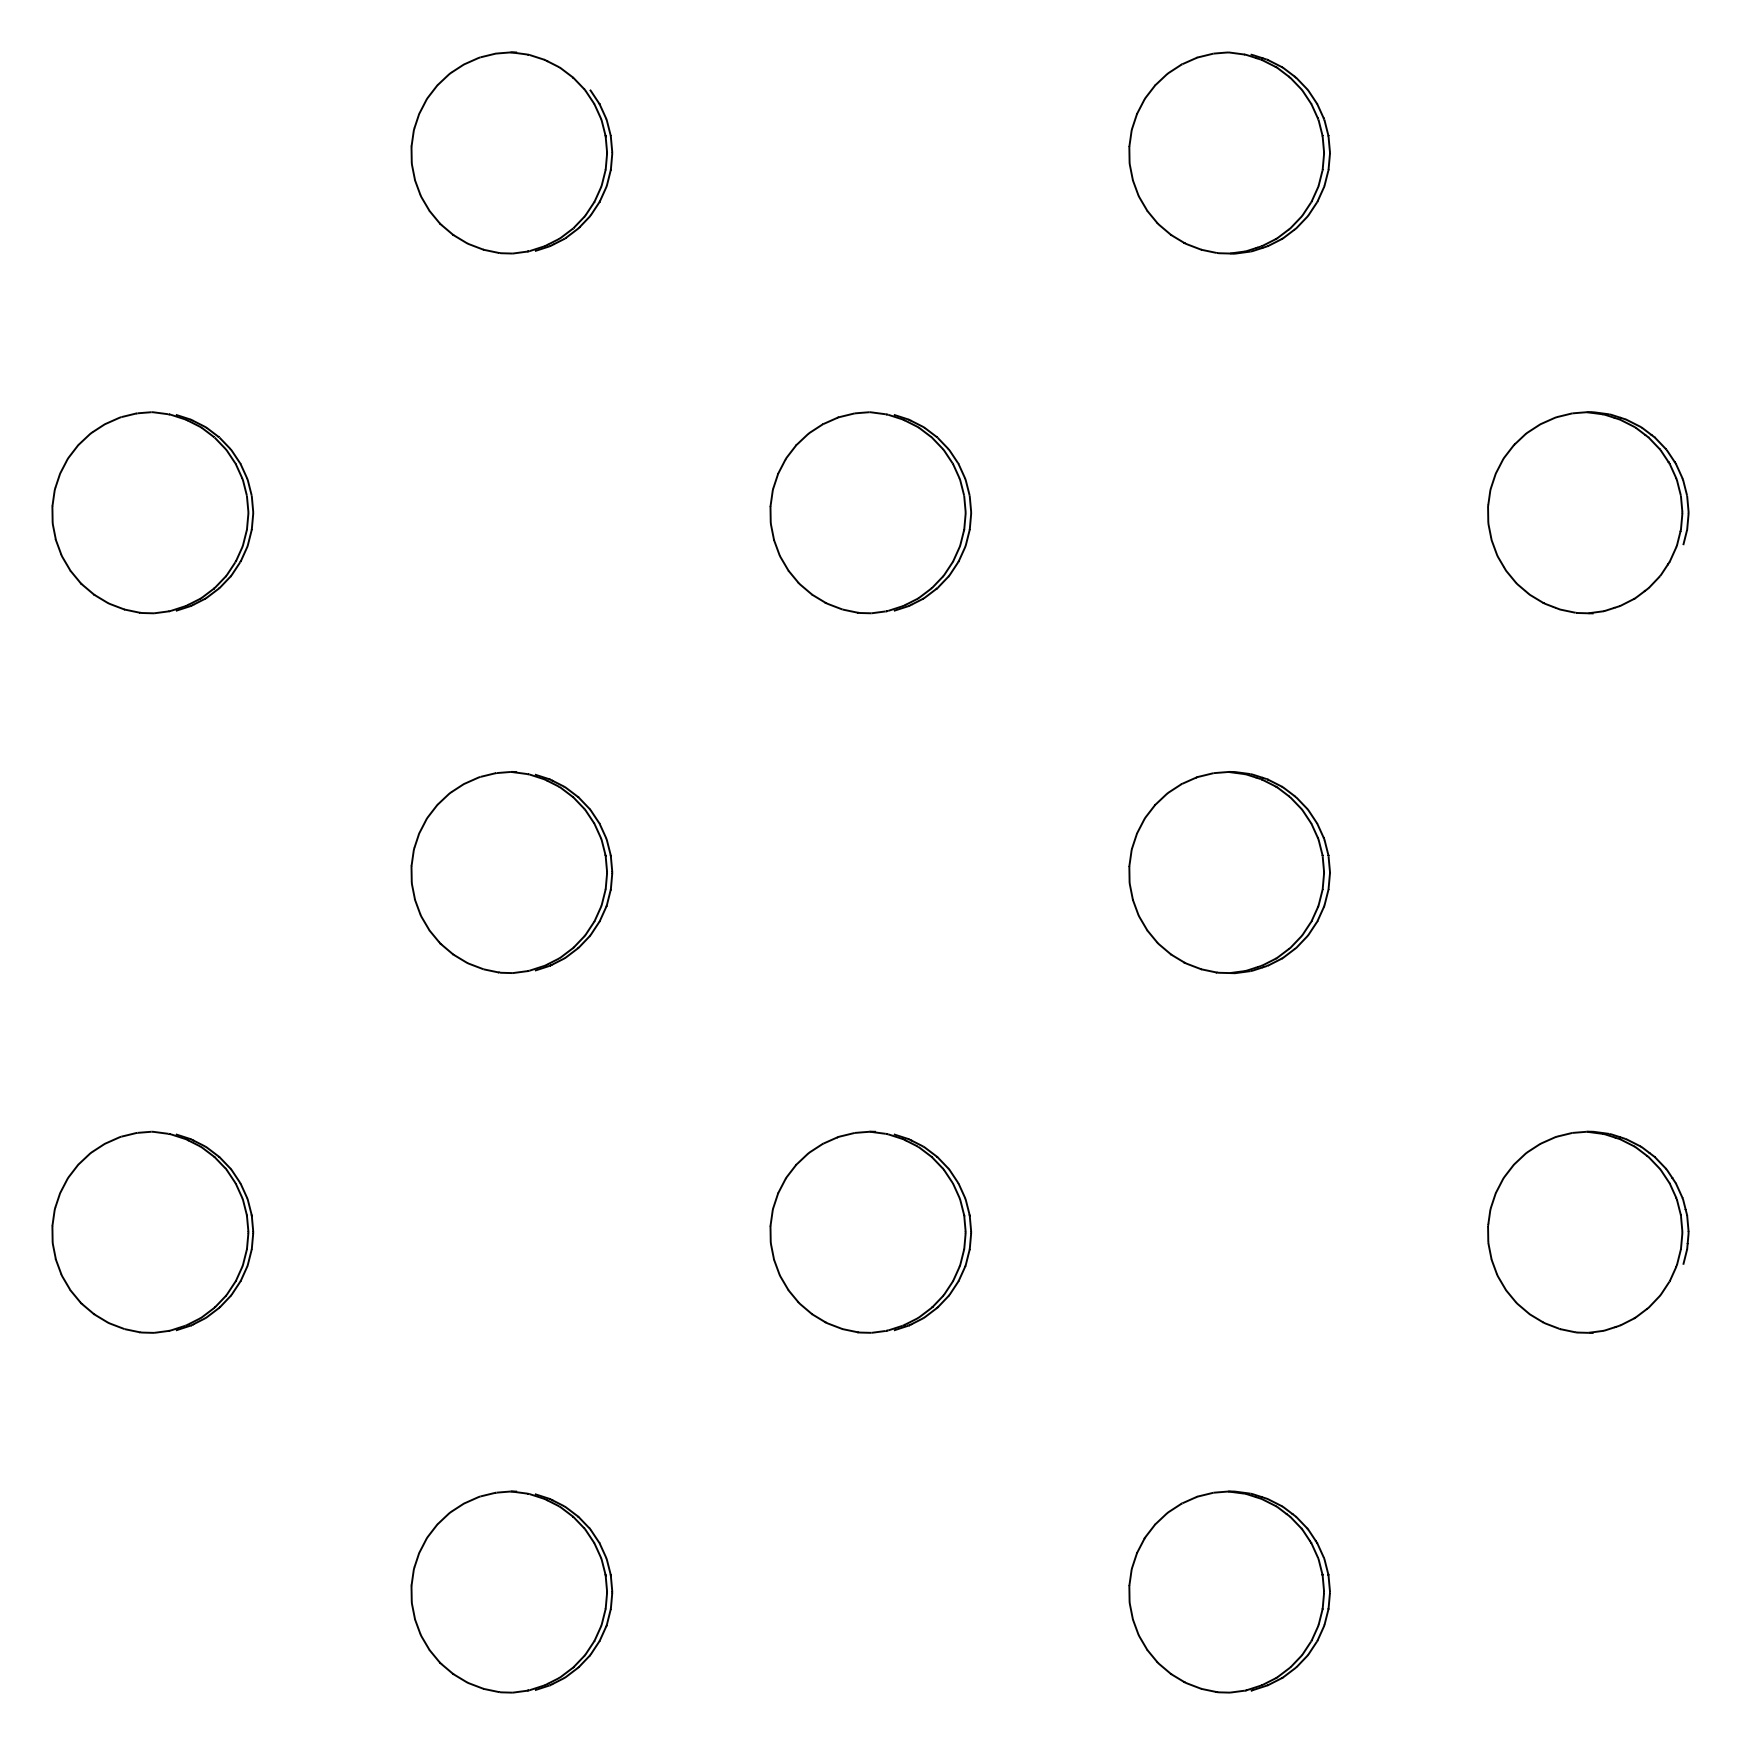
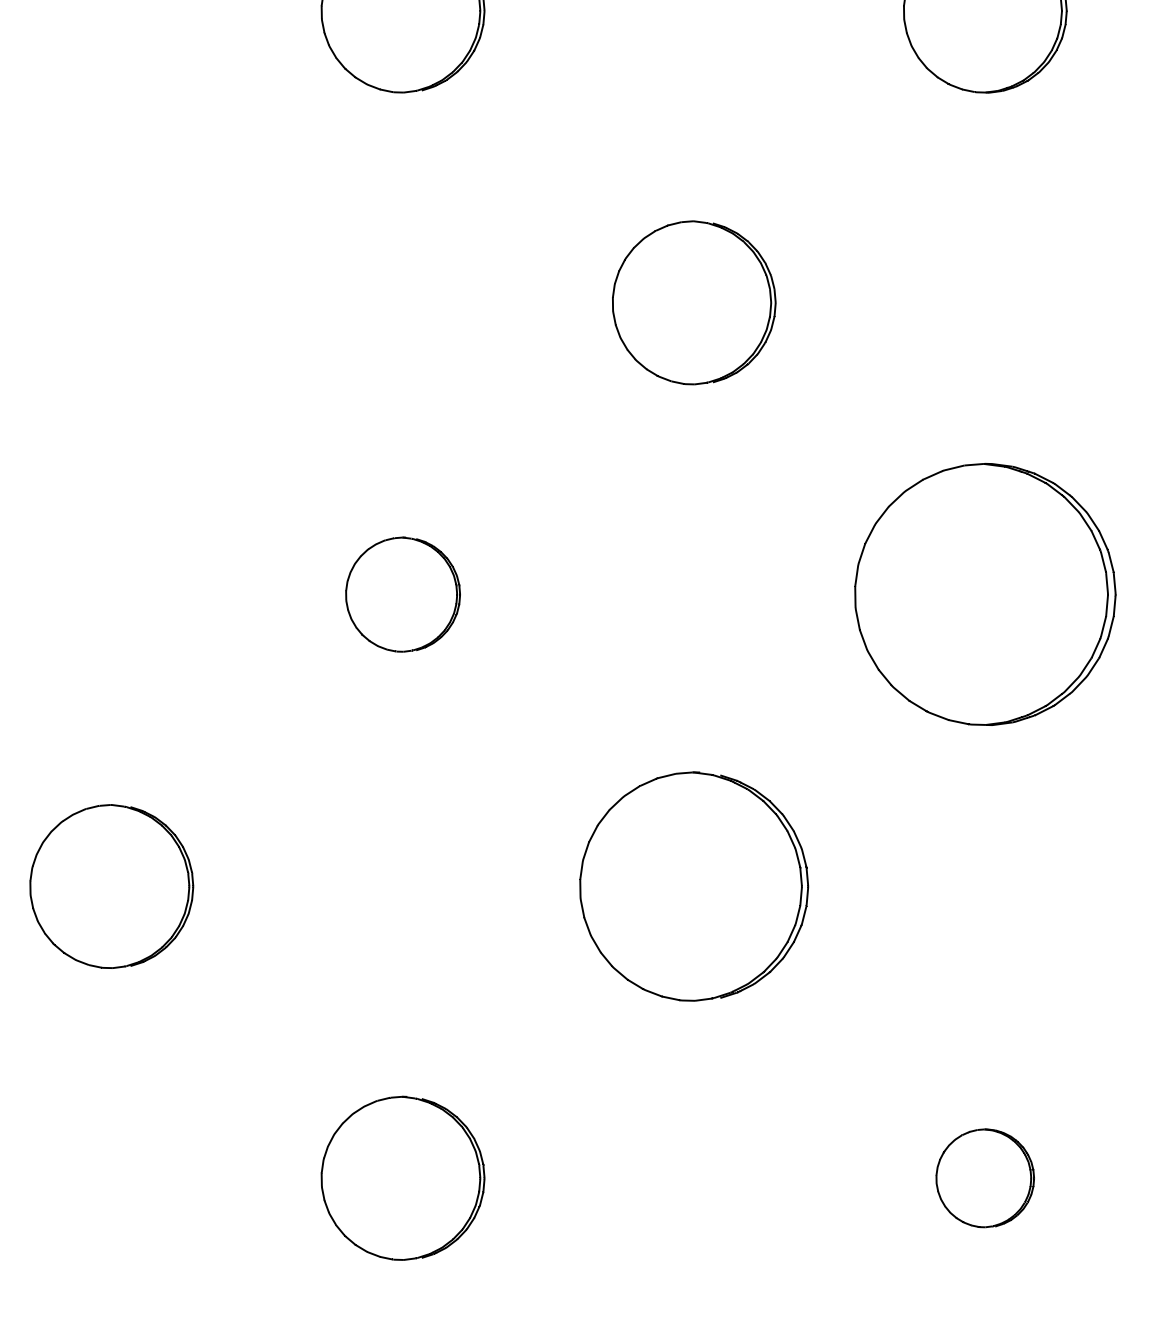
part: (152, 512) -> (111, 302), removed
part: (511, 872) -> (402, 594), size x0.7
part: (1229, 872) -> (985, 594), size x1.6
part: (870, 1231) -> (694, 885), size x1.4
part: (1229, 1591) -> (985, 1177), size x0.6

